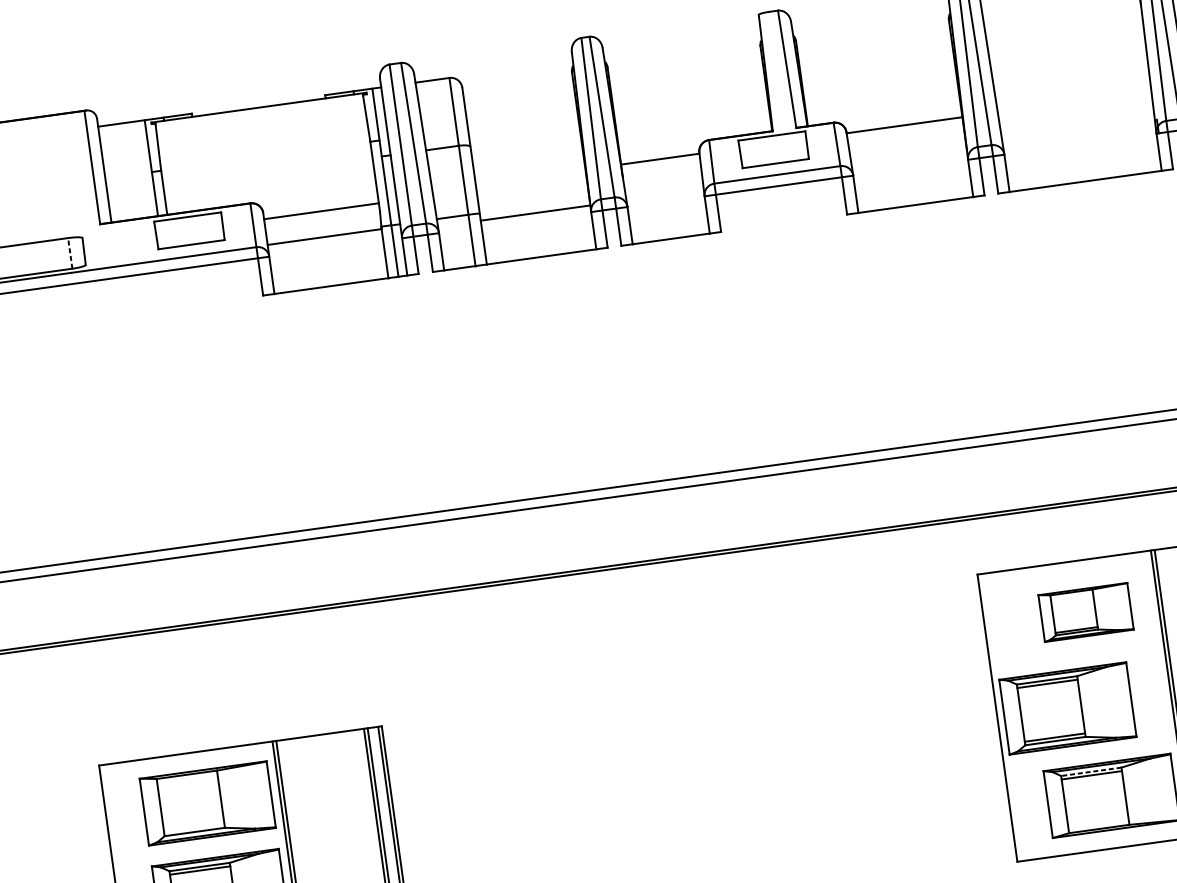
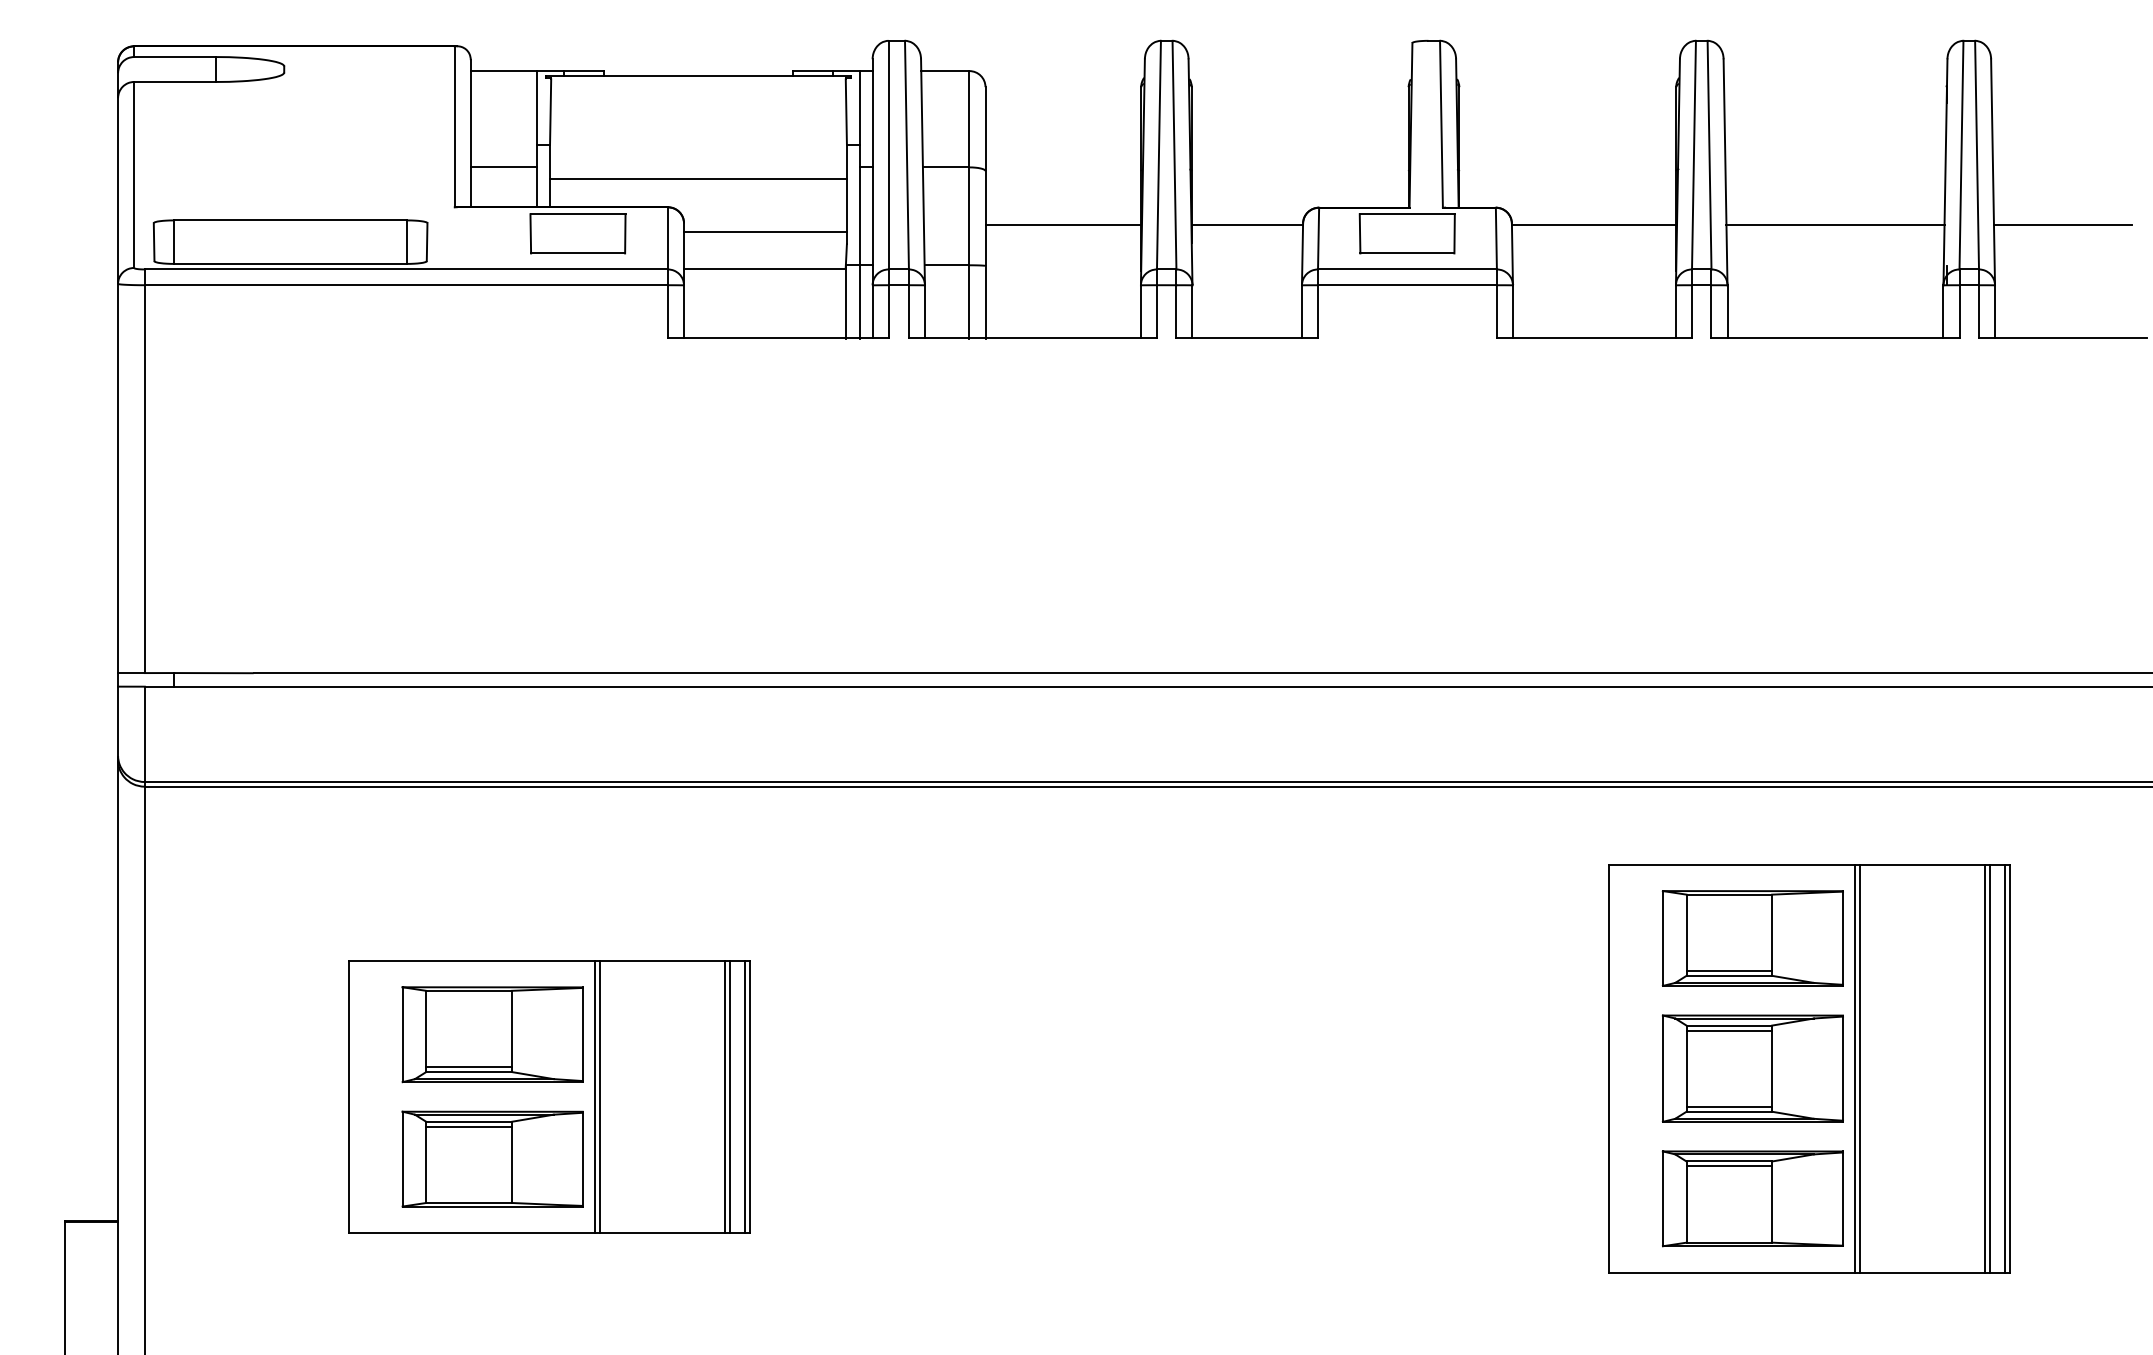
line: (1074, 101) -> (1835, 224), added
line: (269, 180) -> (698, 179), added
line: (130, 191) -> (503, 167), added
line: (535, 212) -> (1063, 224), moved
line: (70, 253) -> (407, 242), dashed -> solid
part: (1085, 612) -> (1752, 938), size x1.43
part: (1067, 708) -> (1752, 1068), moved
line: (1091, 771) -> (1729, 1161), dashed -> solid
line: (193, 828) -> (468, 1067), added

